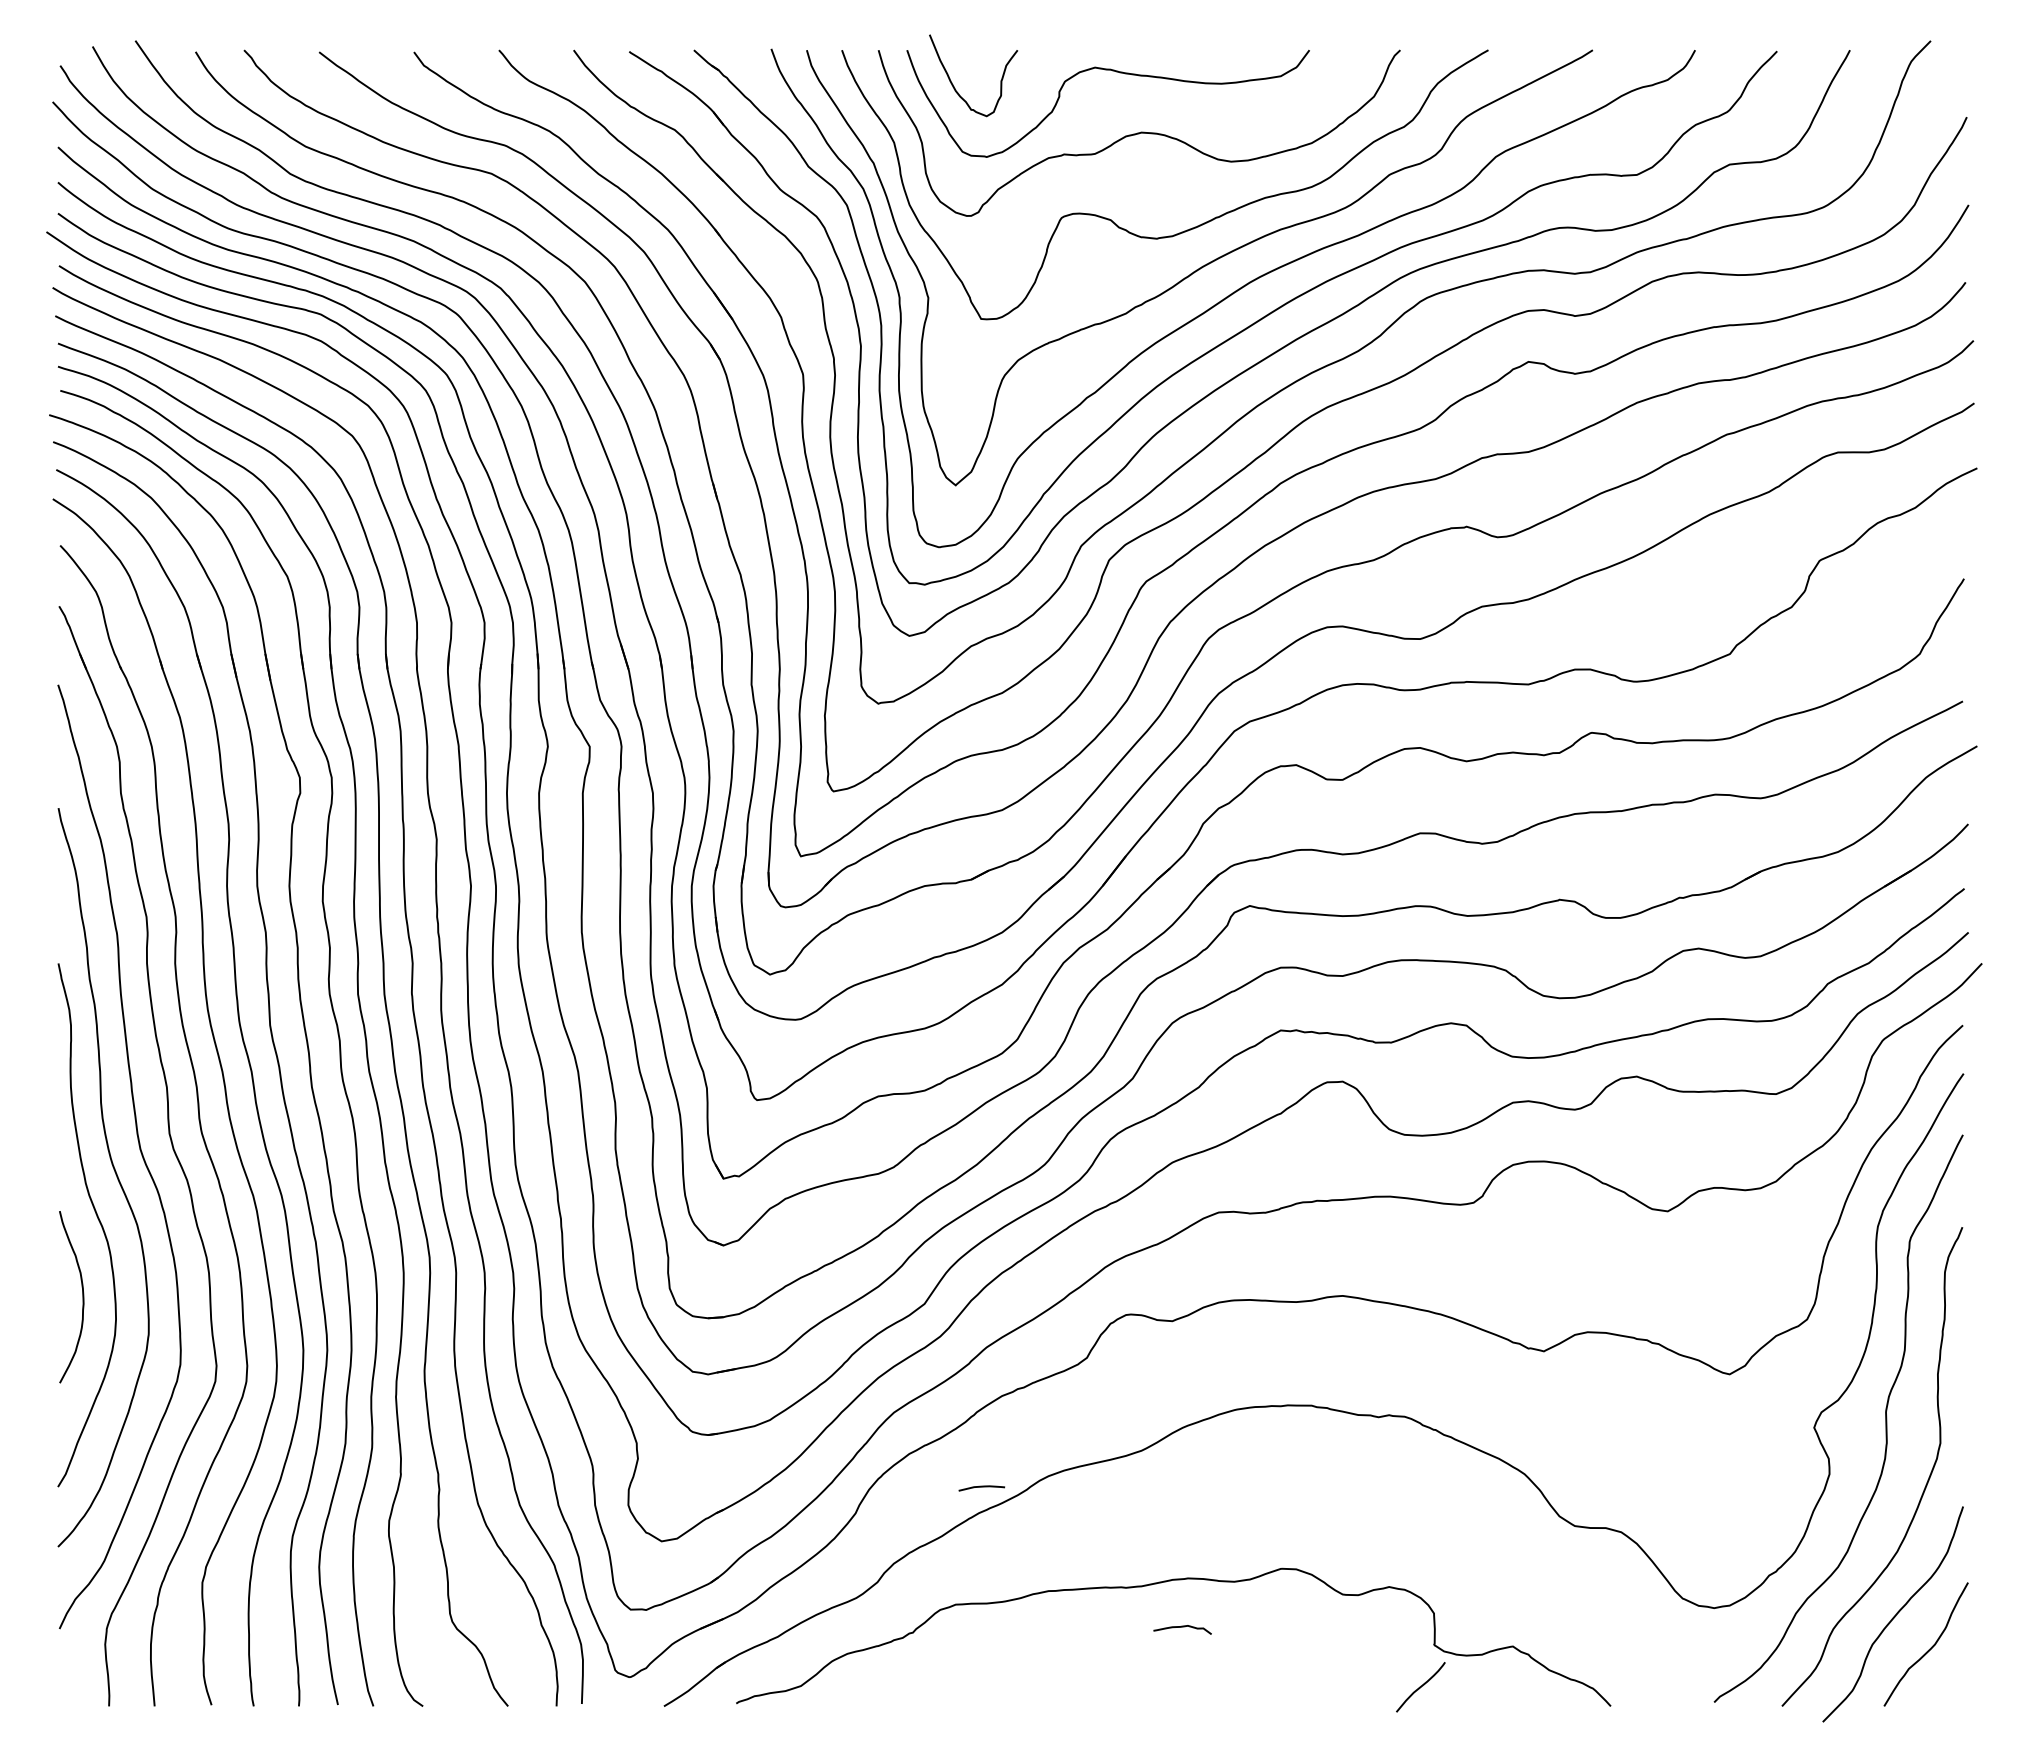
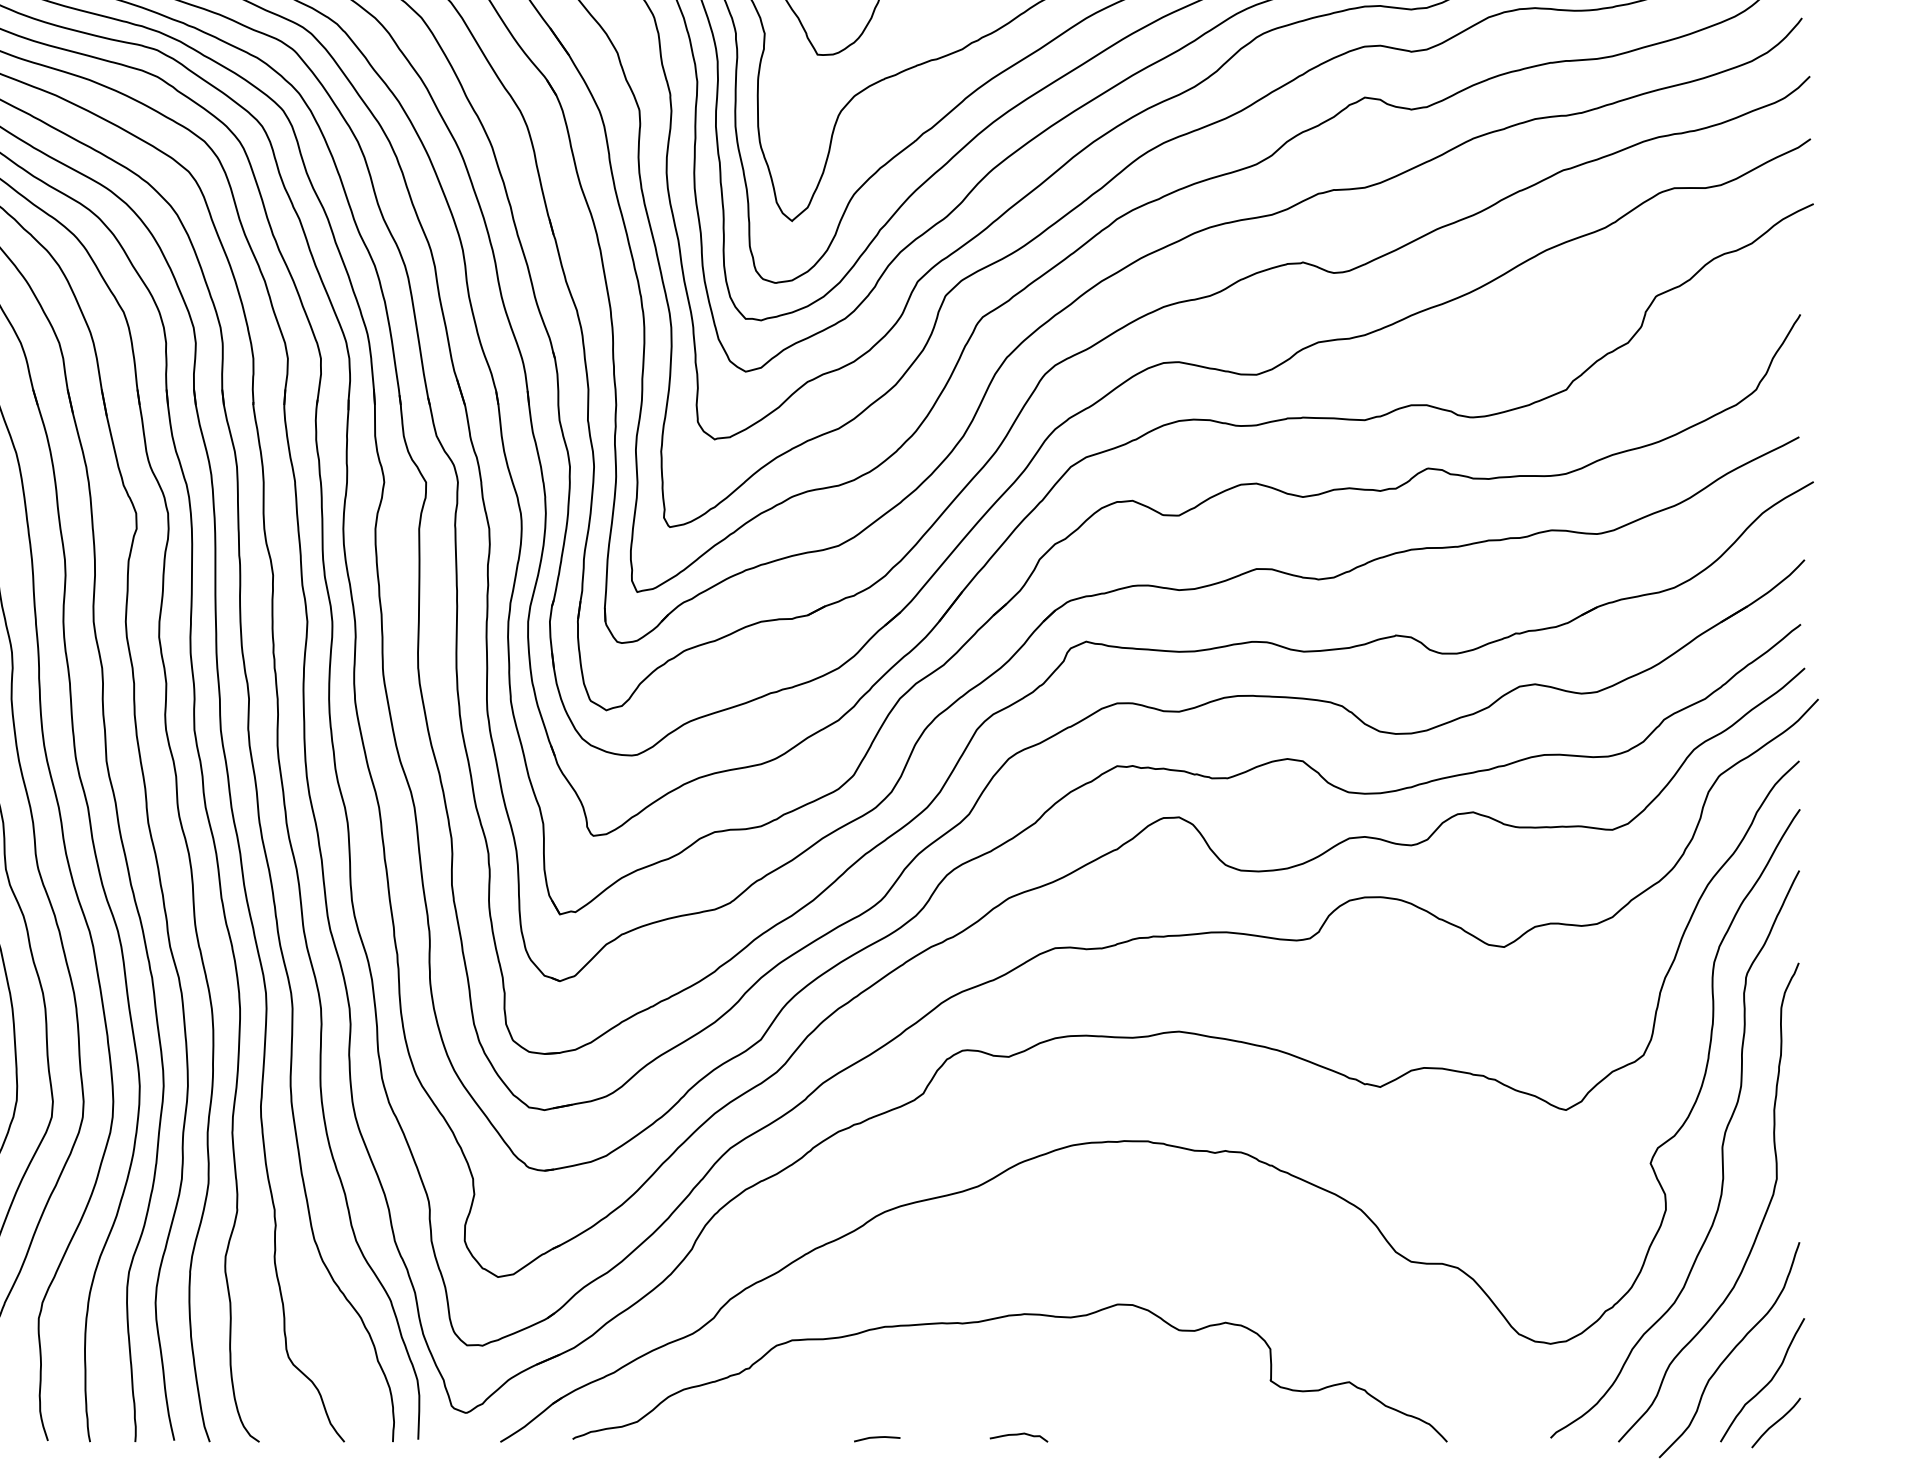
curve: (981, 1487) -> (876, 1438), moved
curve: (1182, 1627) -> (1018, 1435), moved
curve: (1420, 1687) -> (1775, 1423), moved

